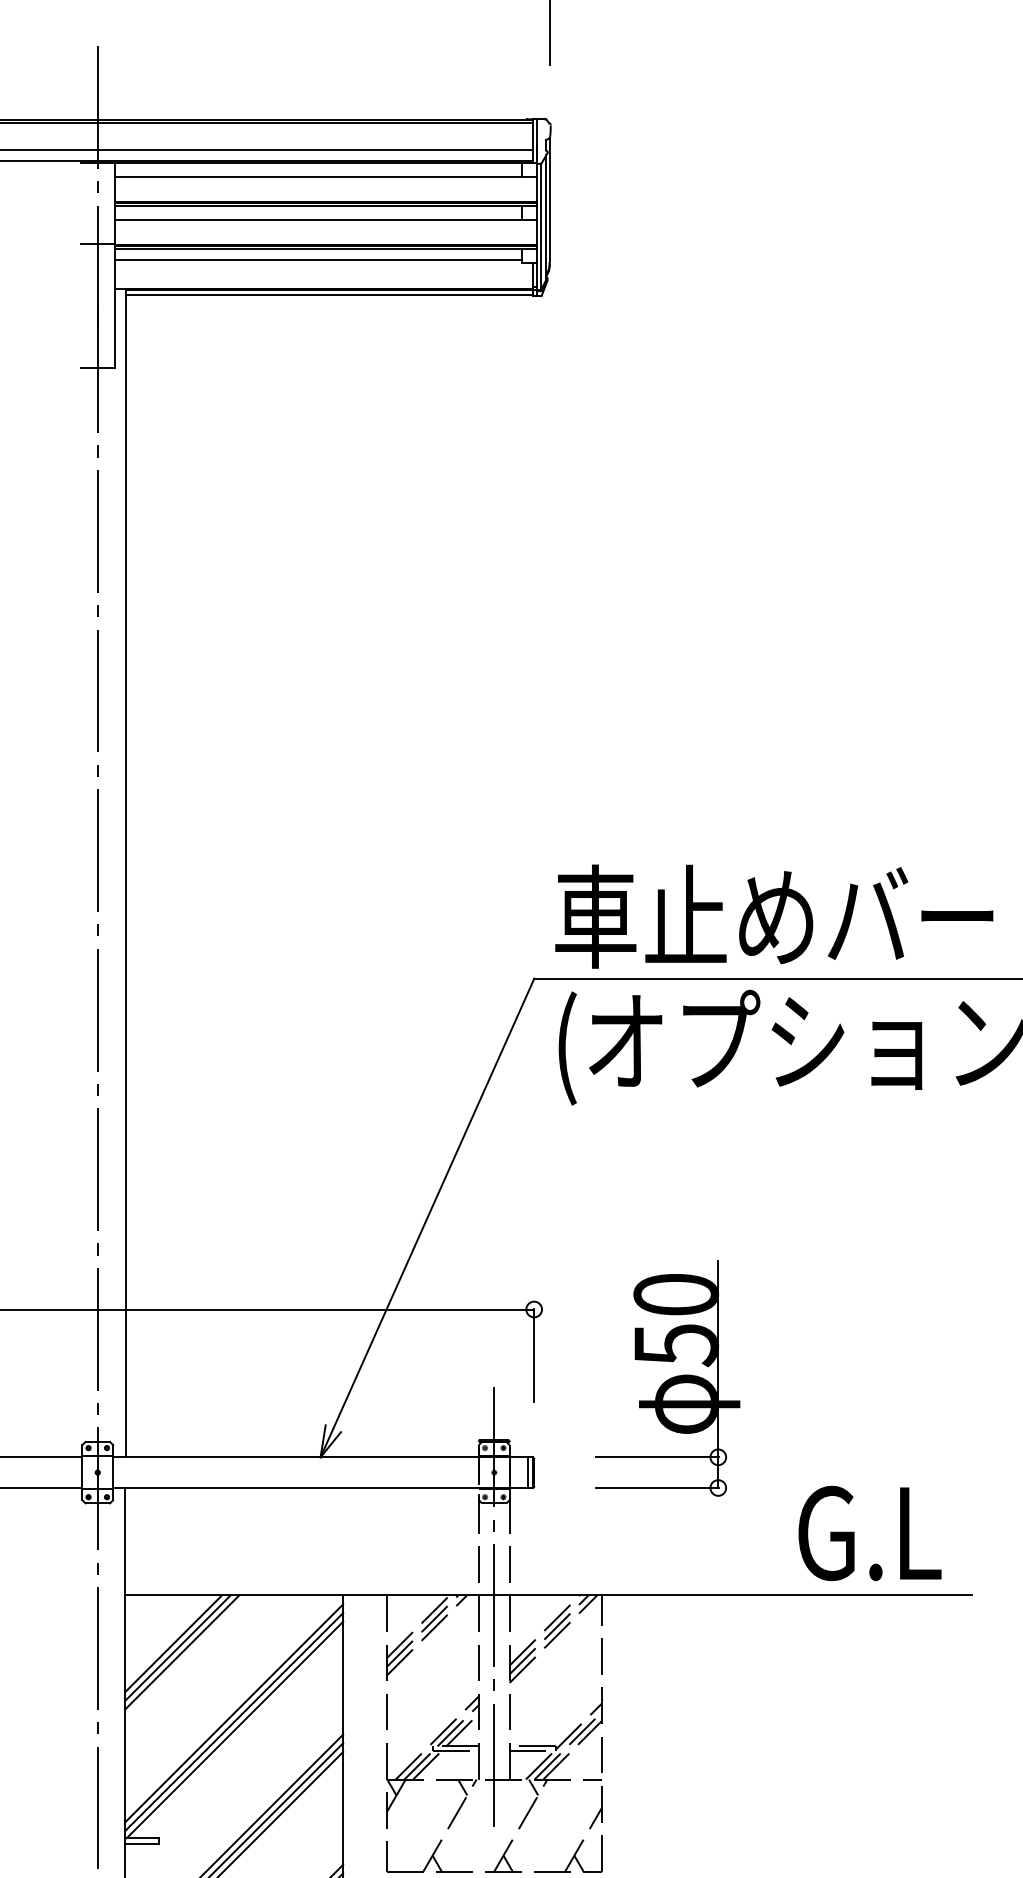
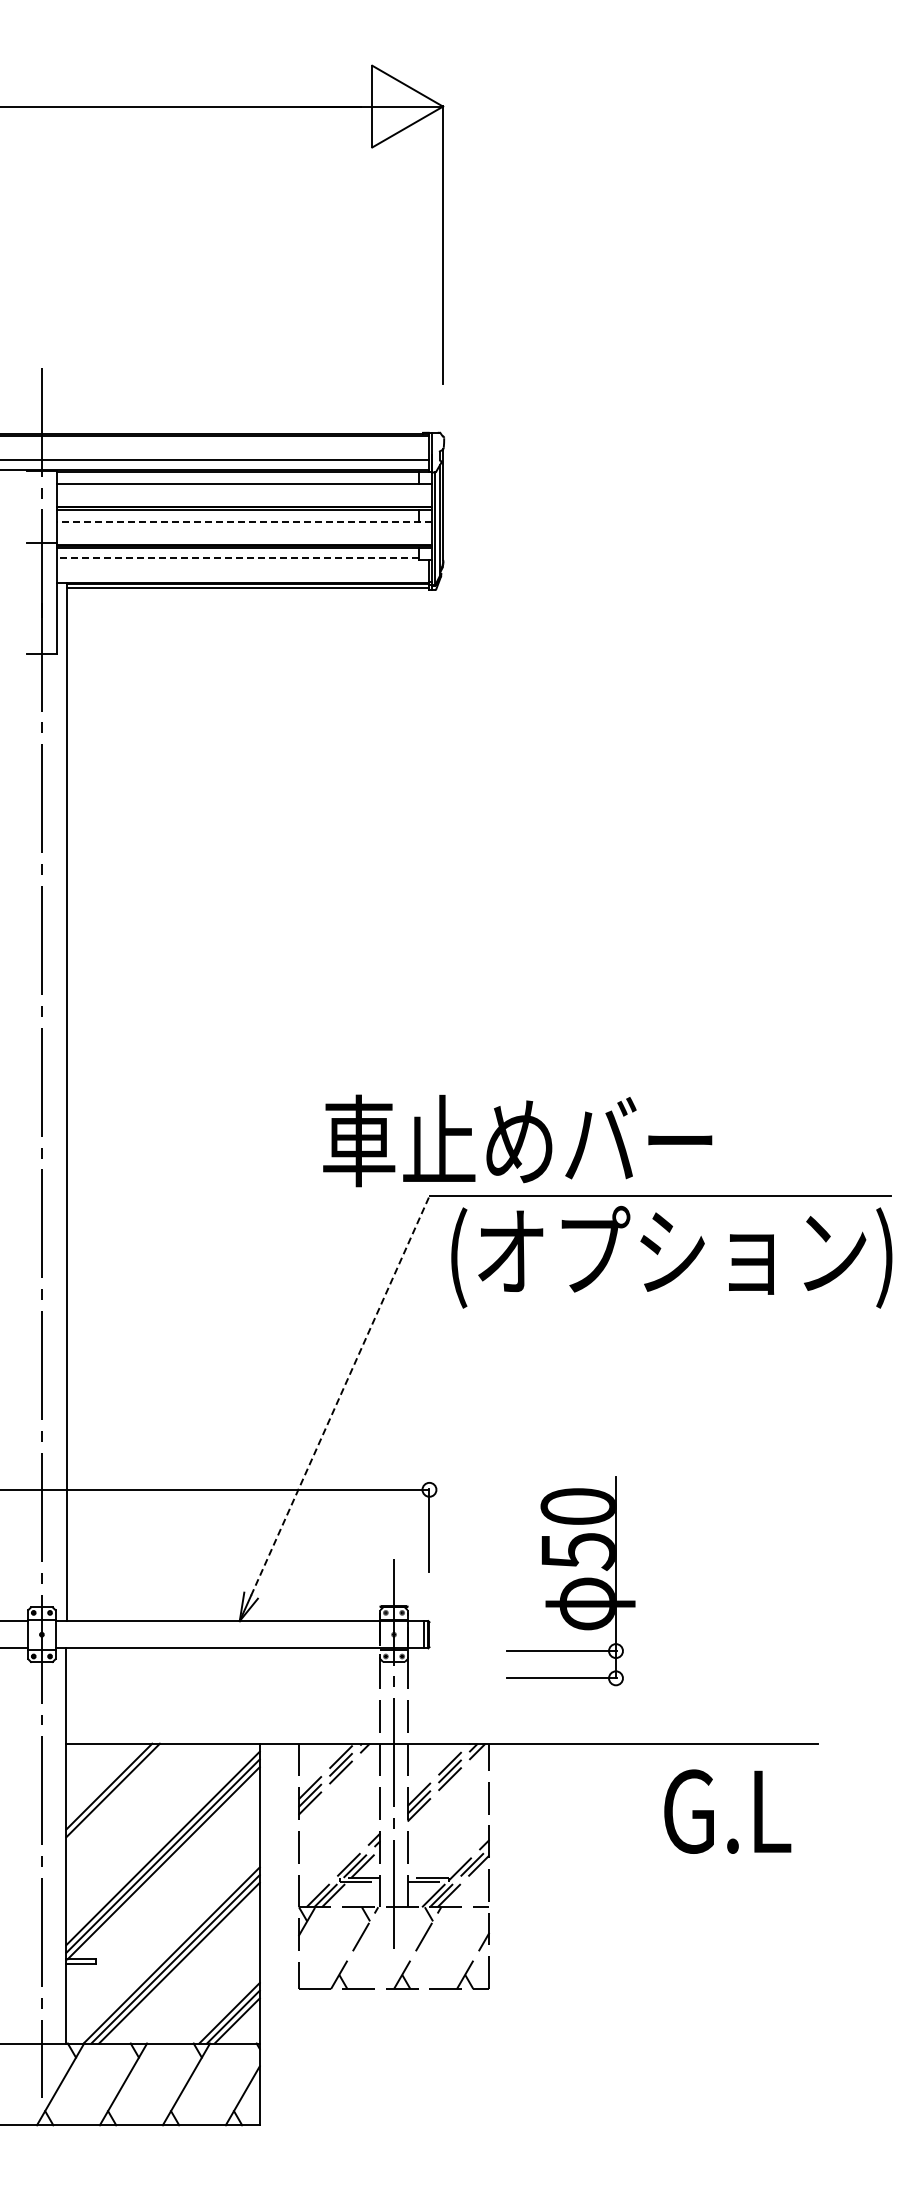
line: (325, 219) -> (244, 521), solid -> dashed
line: (318, 259) -> (237, 557), solid -> dashed
text: (774, 916) -> (517, 1140), moved
line: (433, 1203) -> (340, 1395), solid -> dashed
part: (667, 1378) -> (570, 1581), moved
text: (869, 1533) -> (727, 1811), moved
line: (181, 1651) -> (116, 1793), removed

